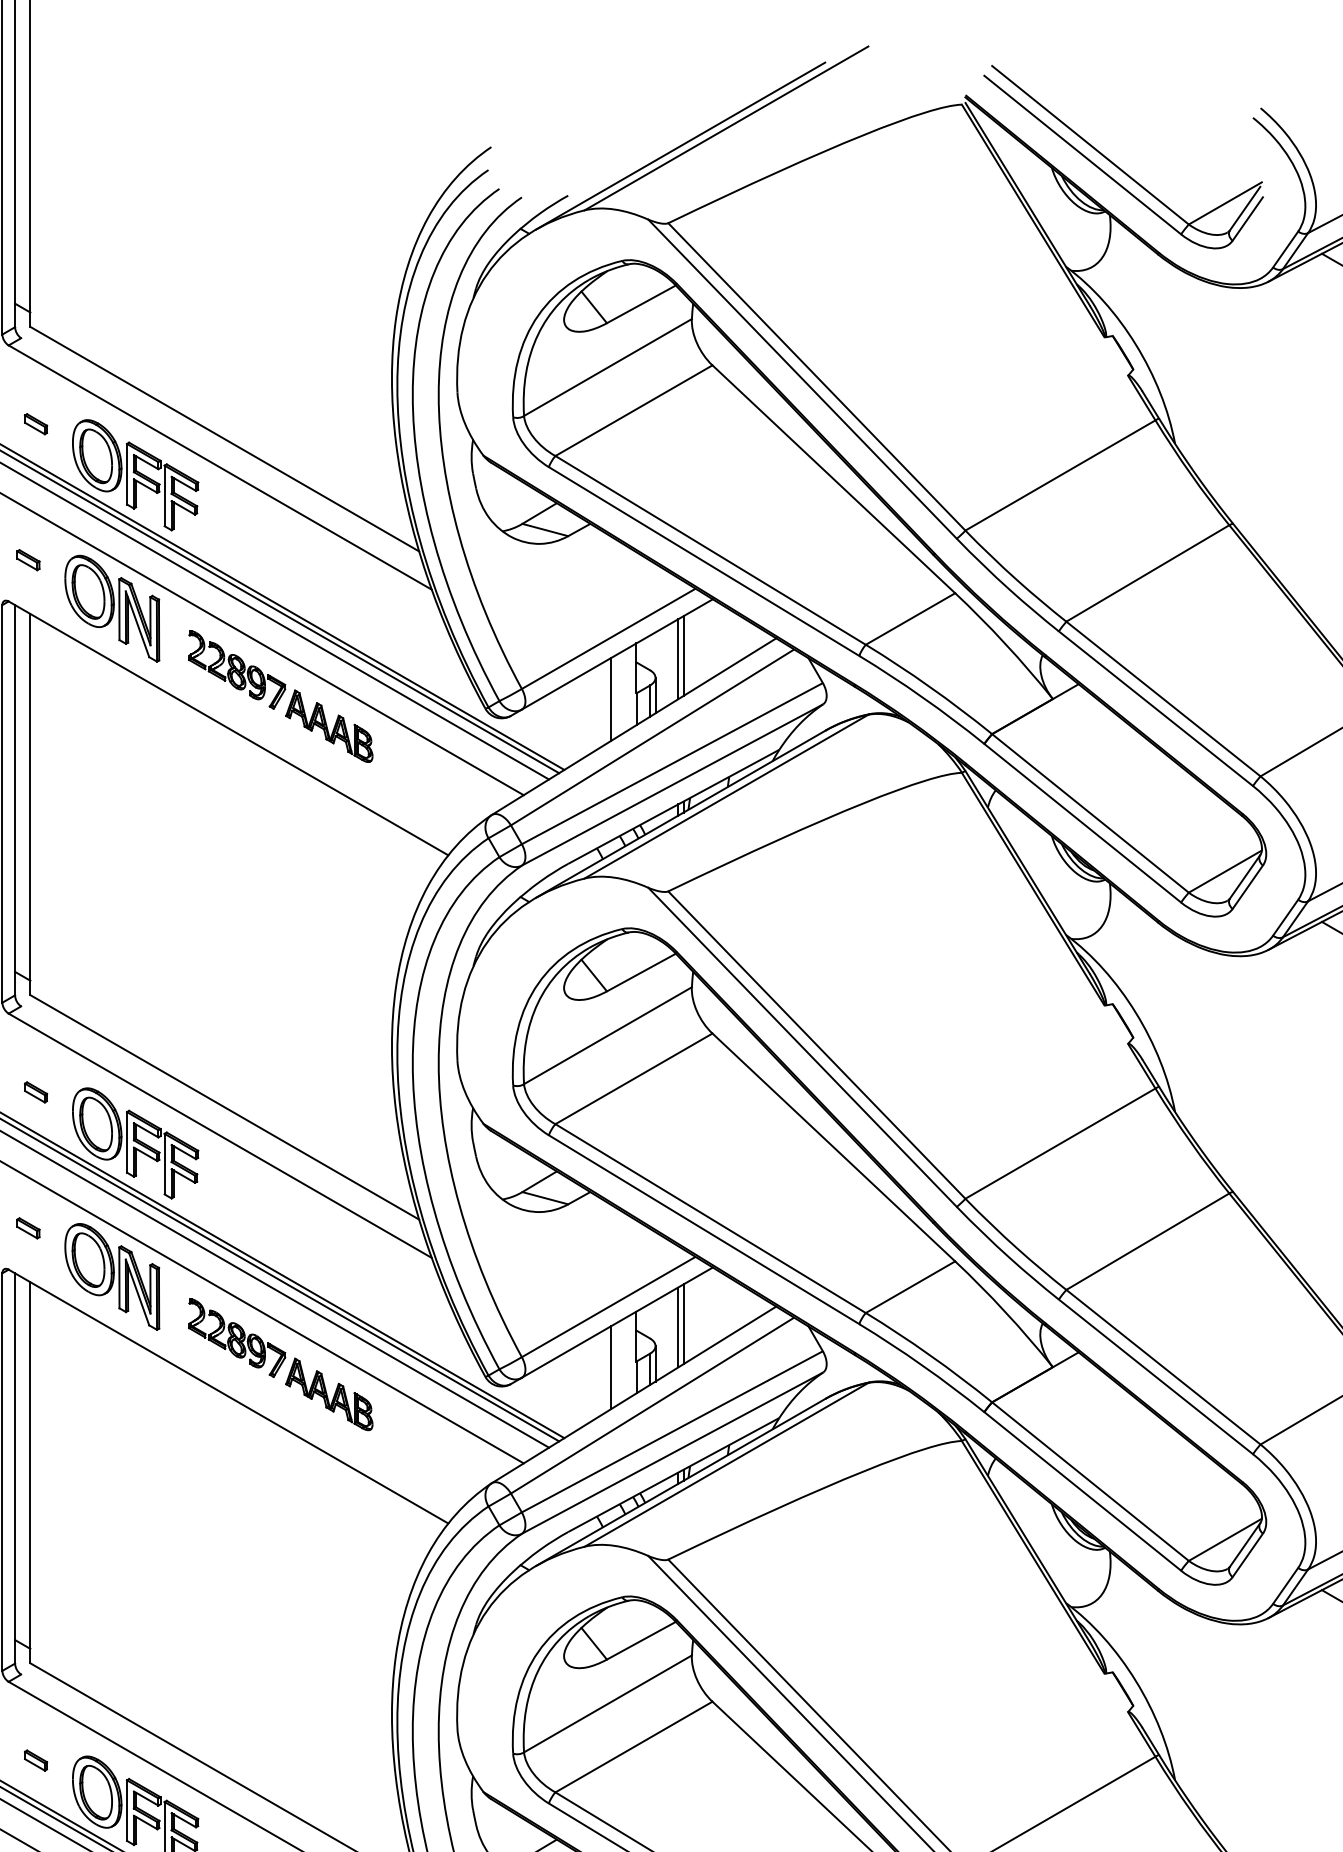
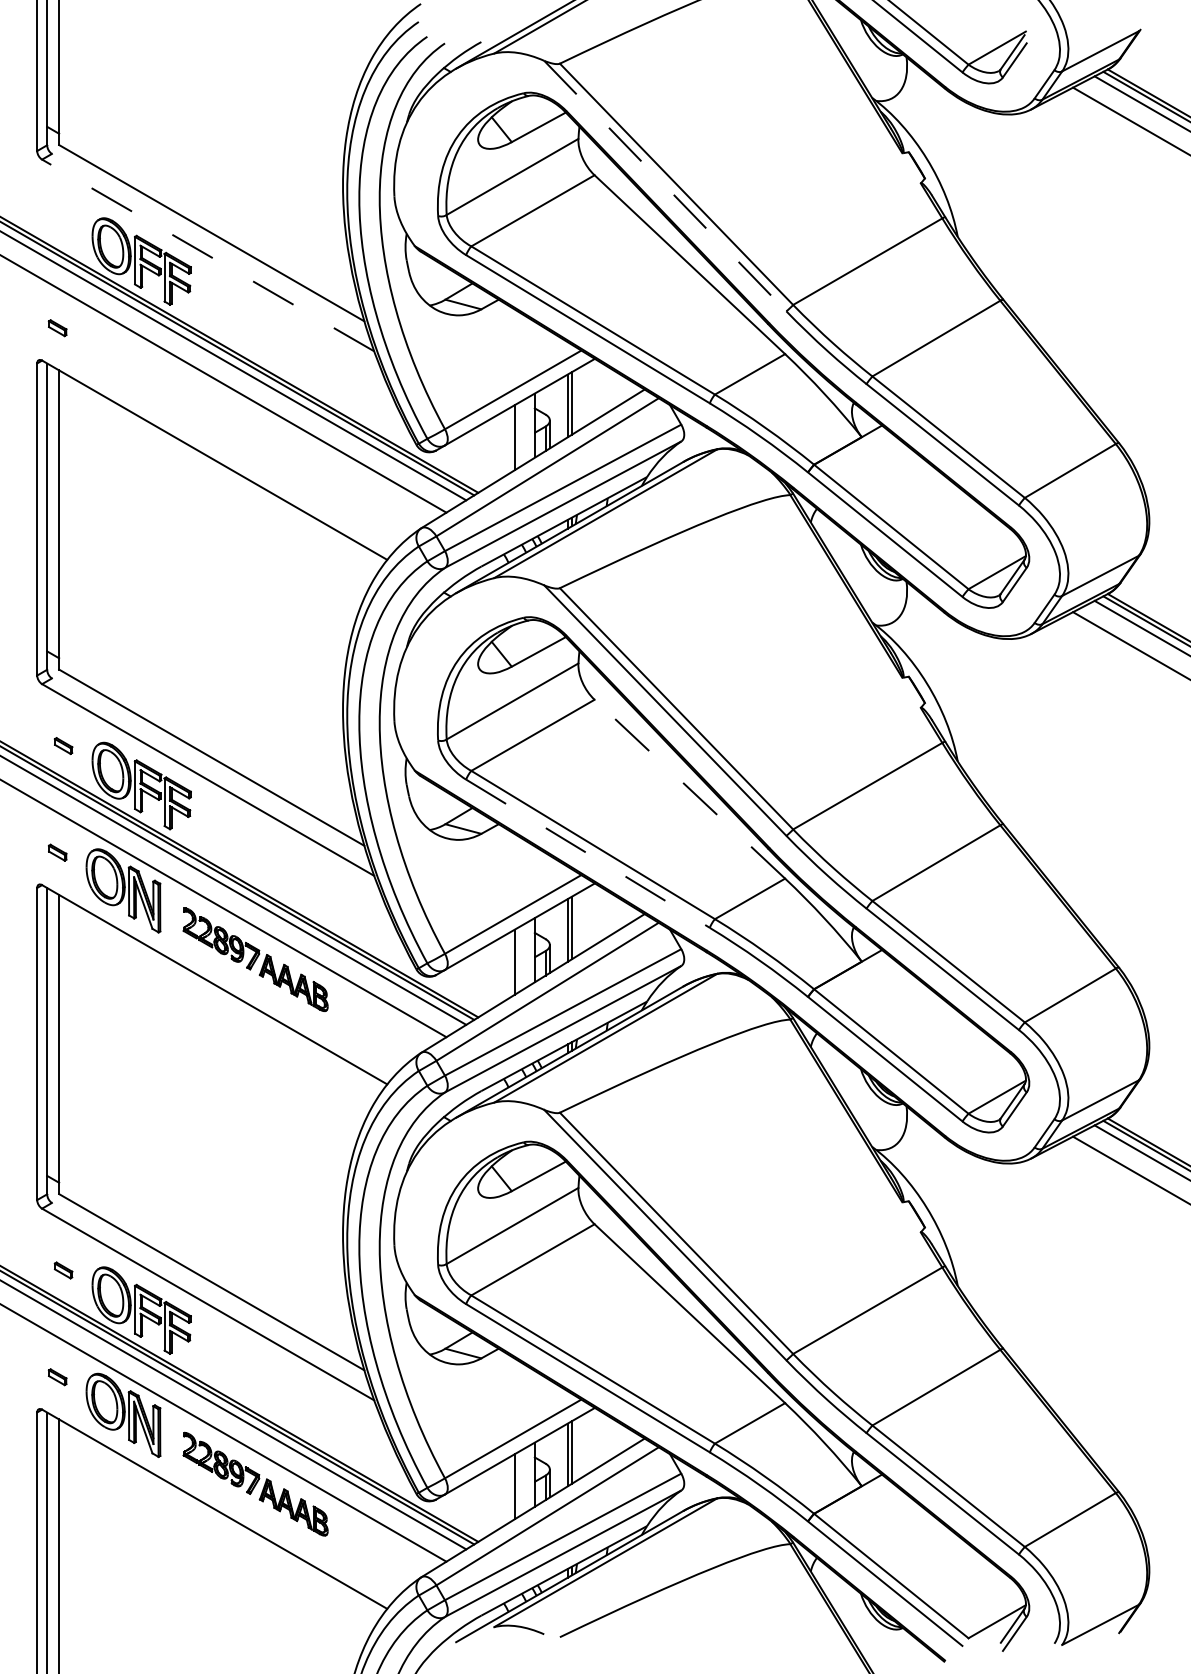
line: (802, 379) -> (665, 186), solid -> dashed
part: (35, 424) -> (63, 221), removed
line: (220, 467) -> (208, 255), solid -> dashed
part: (112, 607) -> (123, 365), removed
part: (280, 695) -> (255, 434), removed
line: (833, 1147) -> (689, 789), solid -> dashed
line: (704, 1229) -> (588, 853), solid -> dashed

